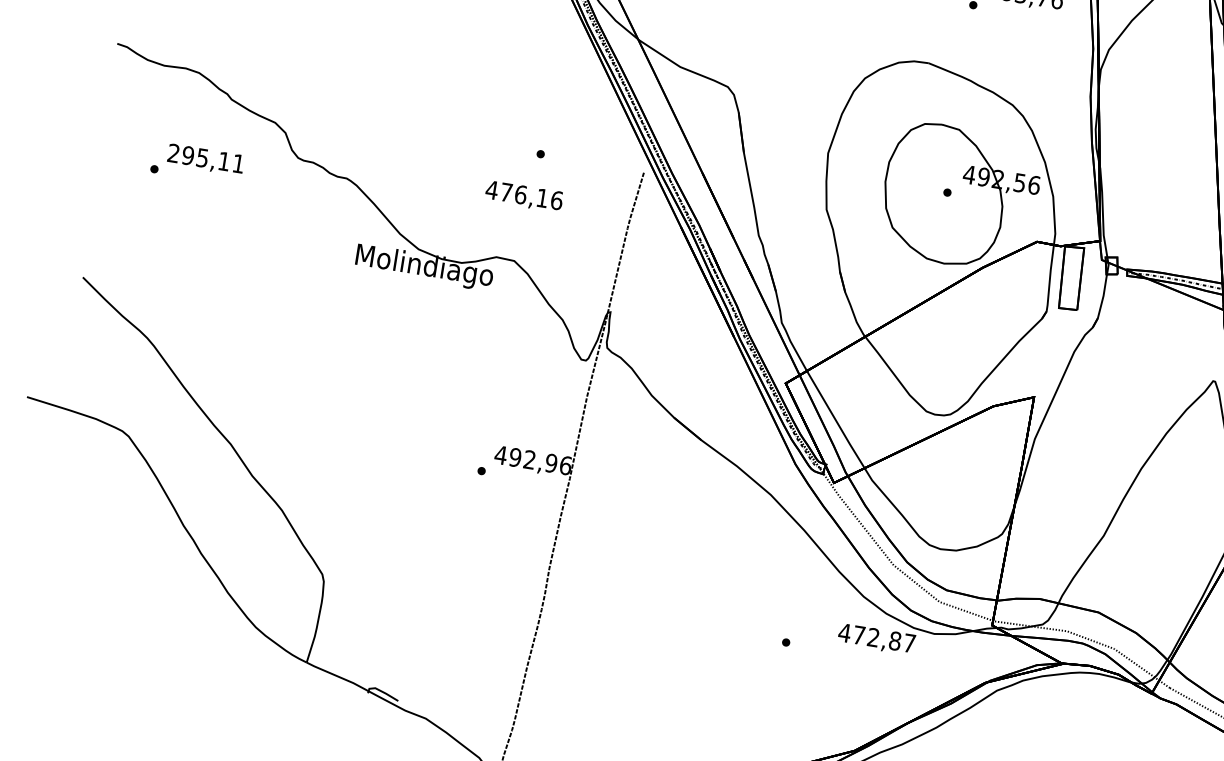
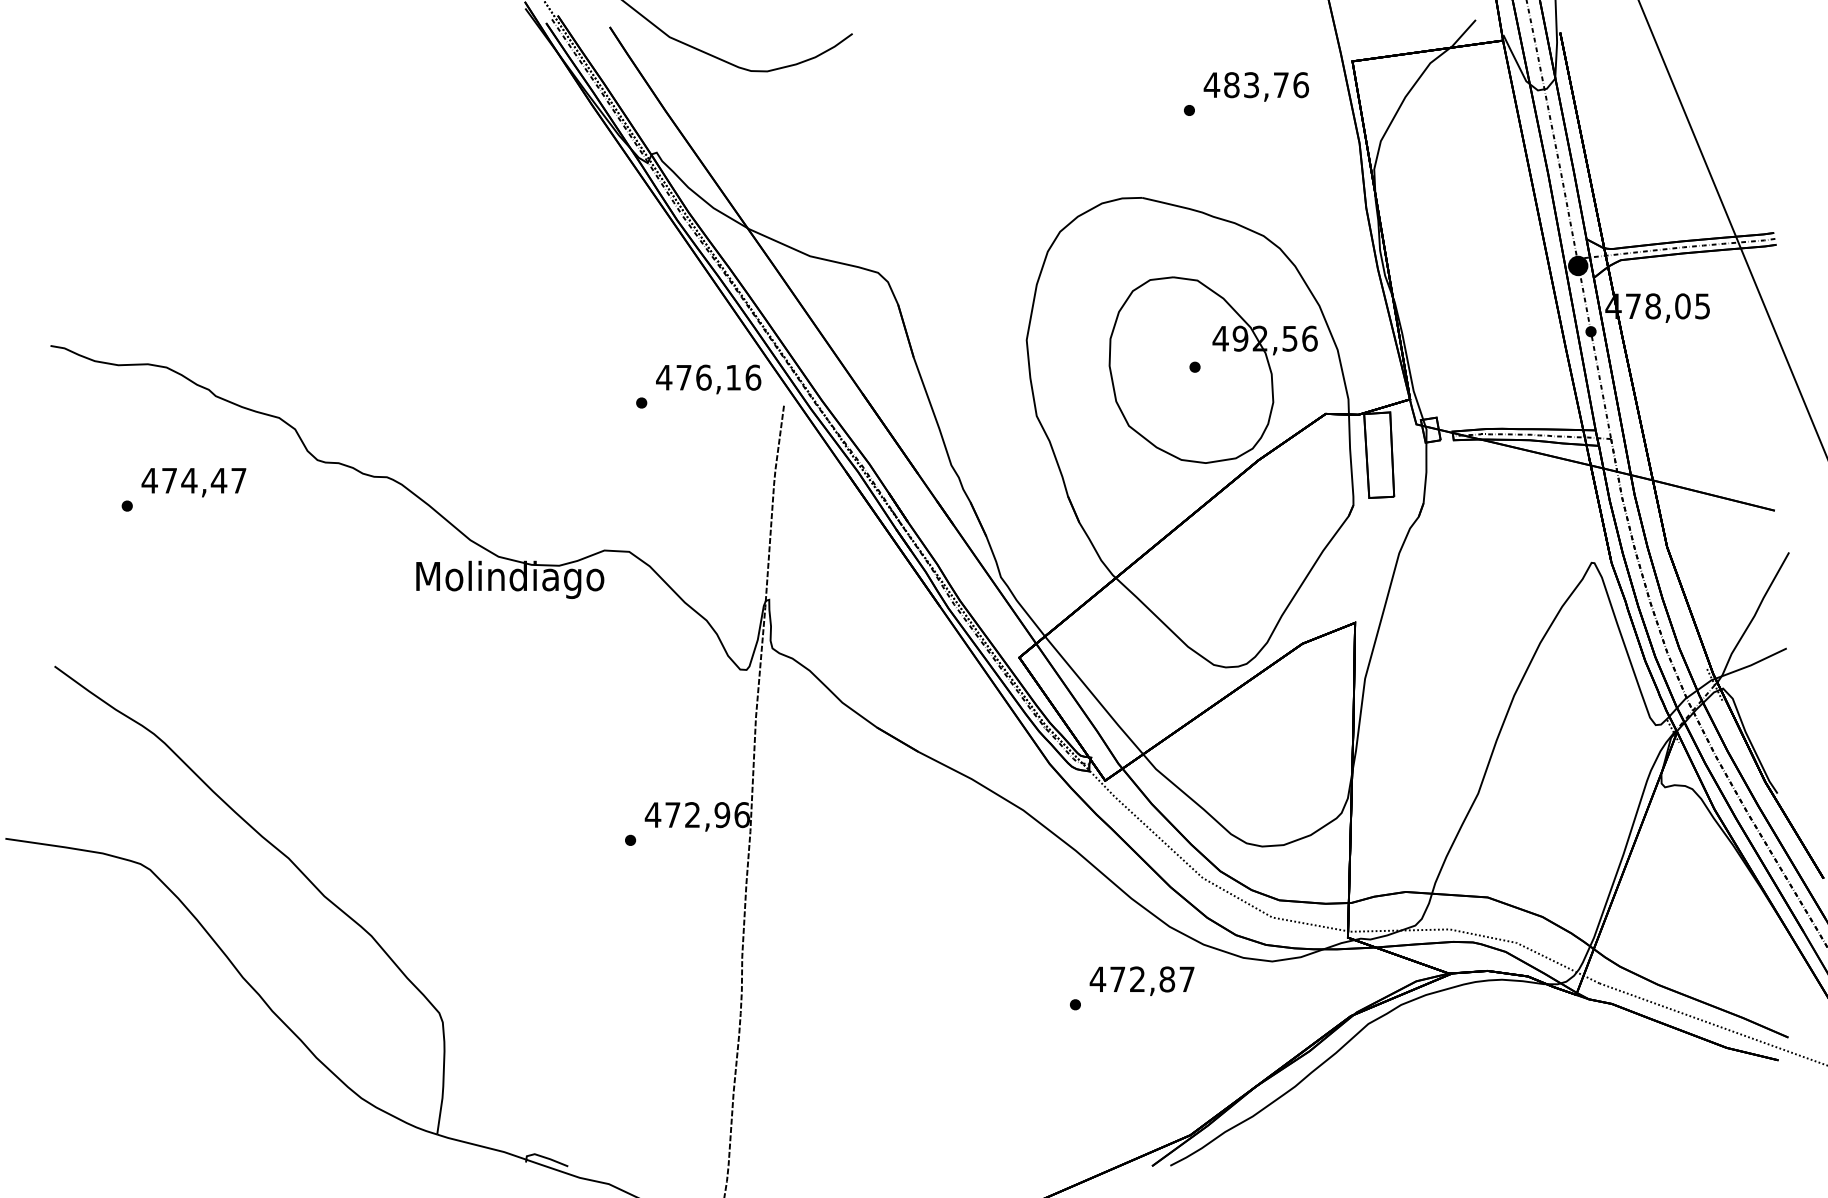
text: (205, 158) -> (193, 480), 295,11 -> 474,47
text: (524, 196) -> (708, 379), moved
text: (515, 457) -> (672, 815), 492,96 -> 472,96
text: (876, 638) -> (1141, 980), moved

